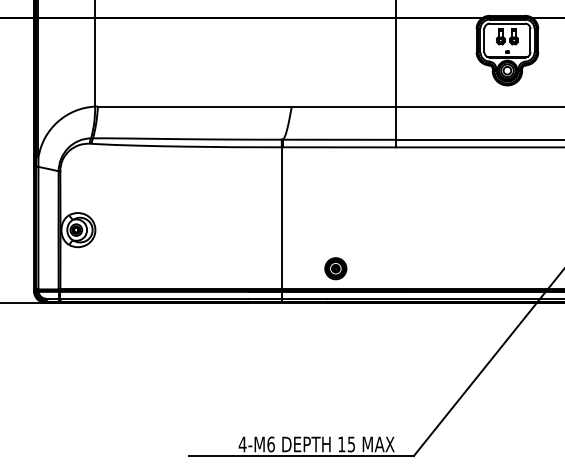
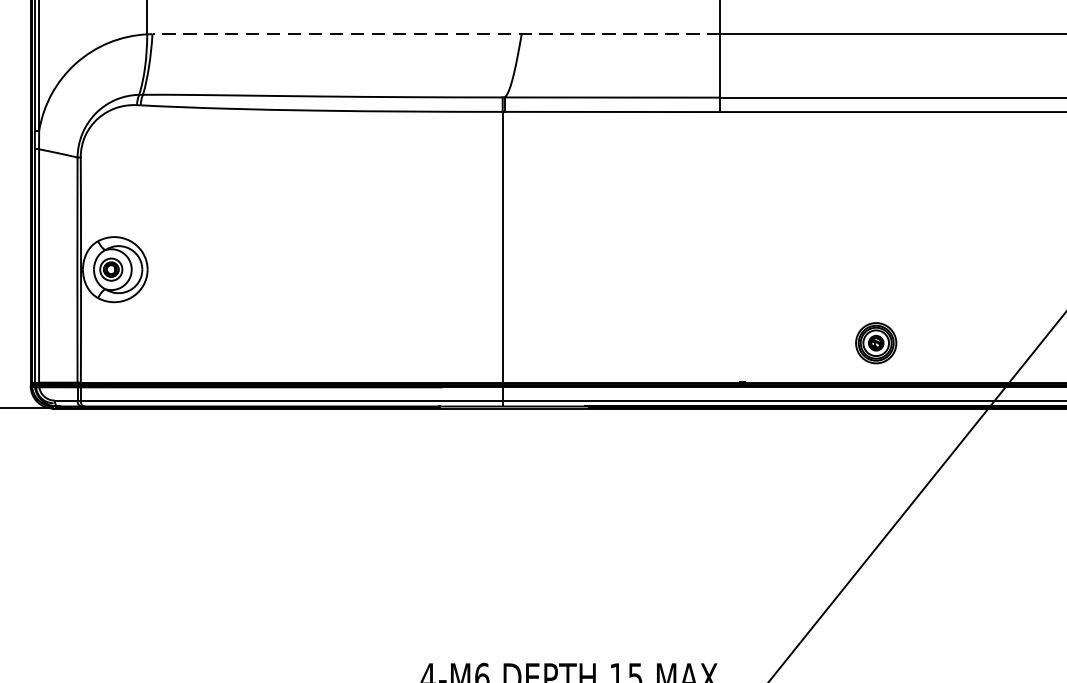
line: (246, 106) -> (435, 34), solid -> dashed
part: (335, 268) -> (875, 342), moved

